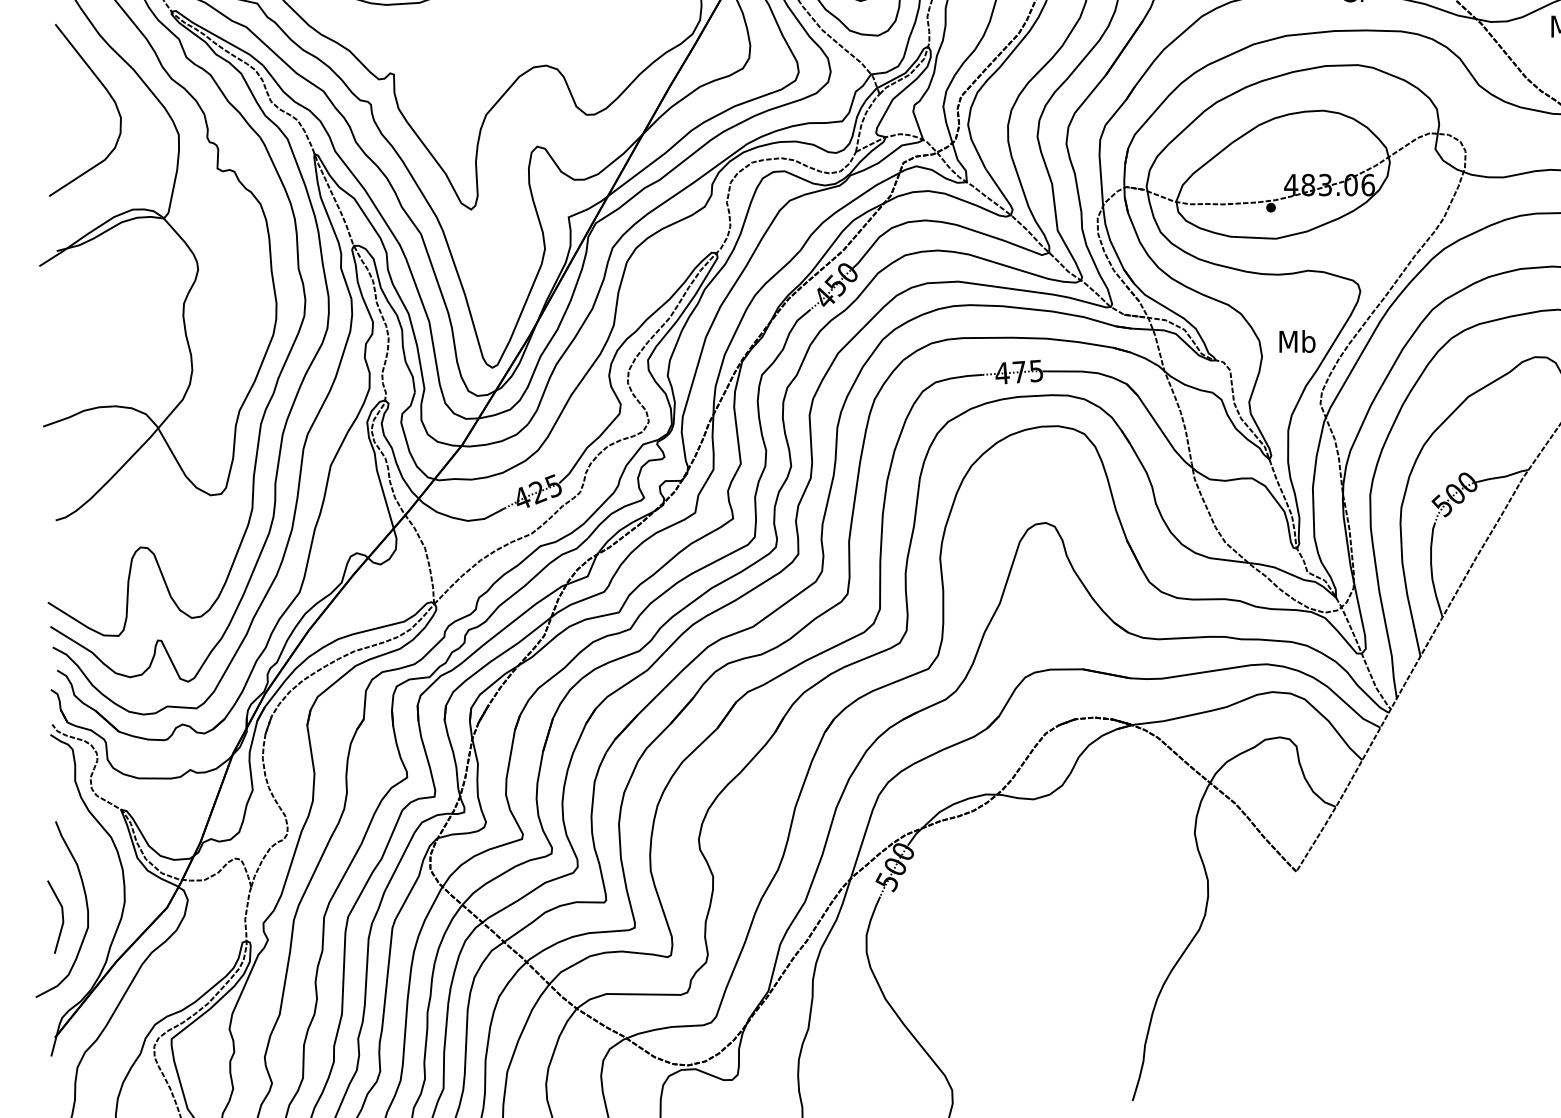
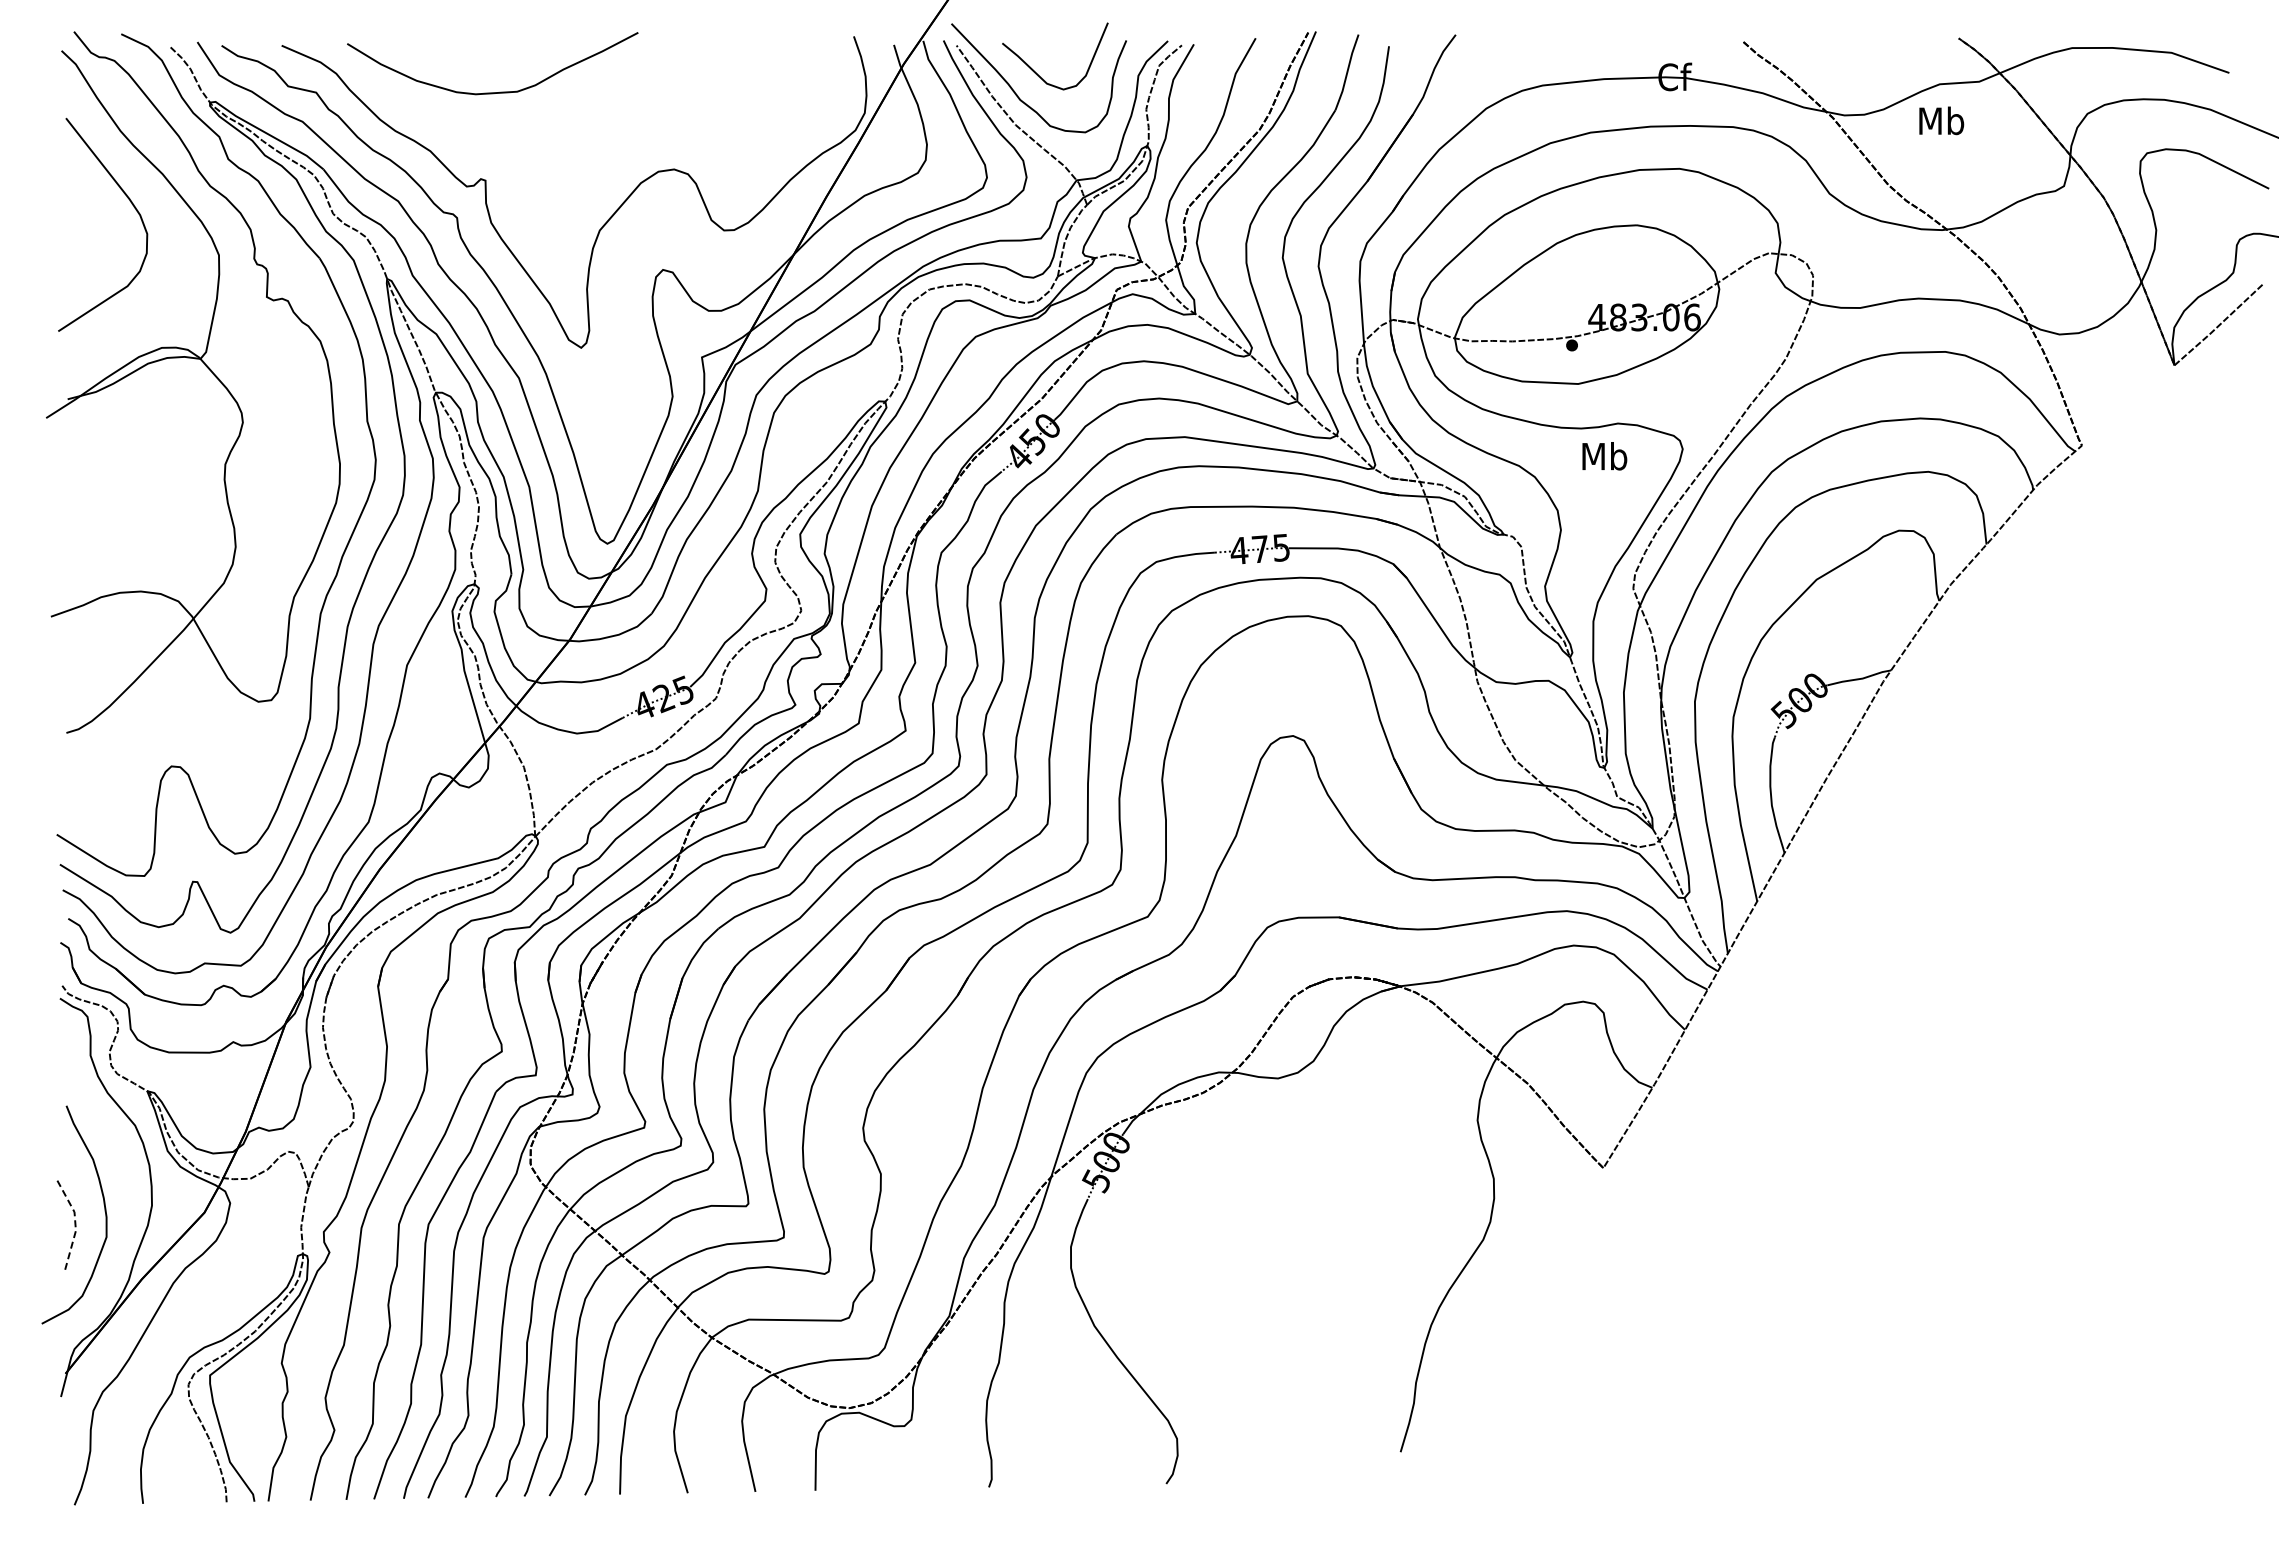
text: (1297, 341) -> (1604, 456), moved
line: (63, 915) -> (75, 1222), solid -> dashed

